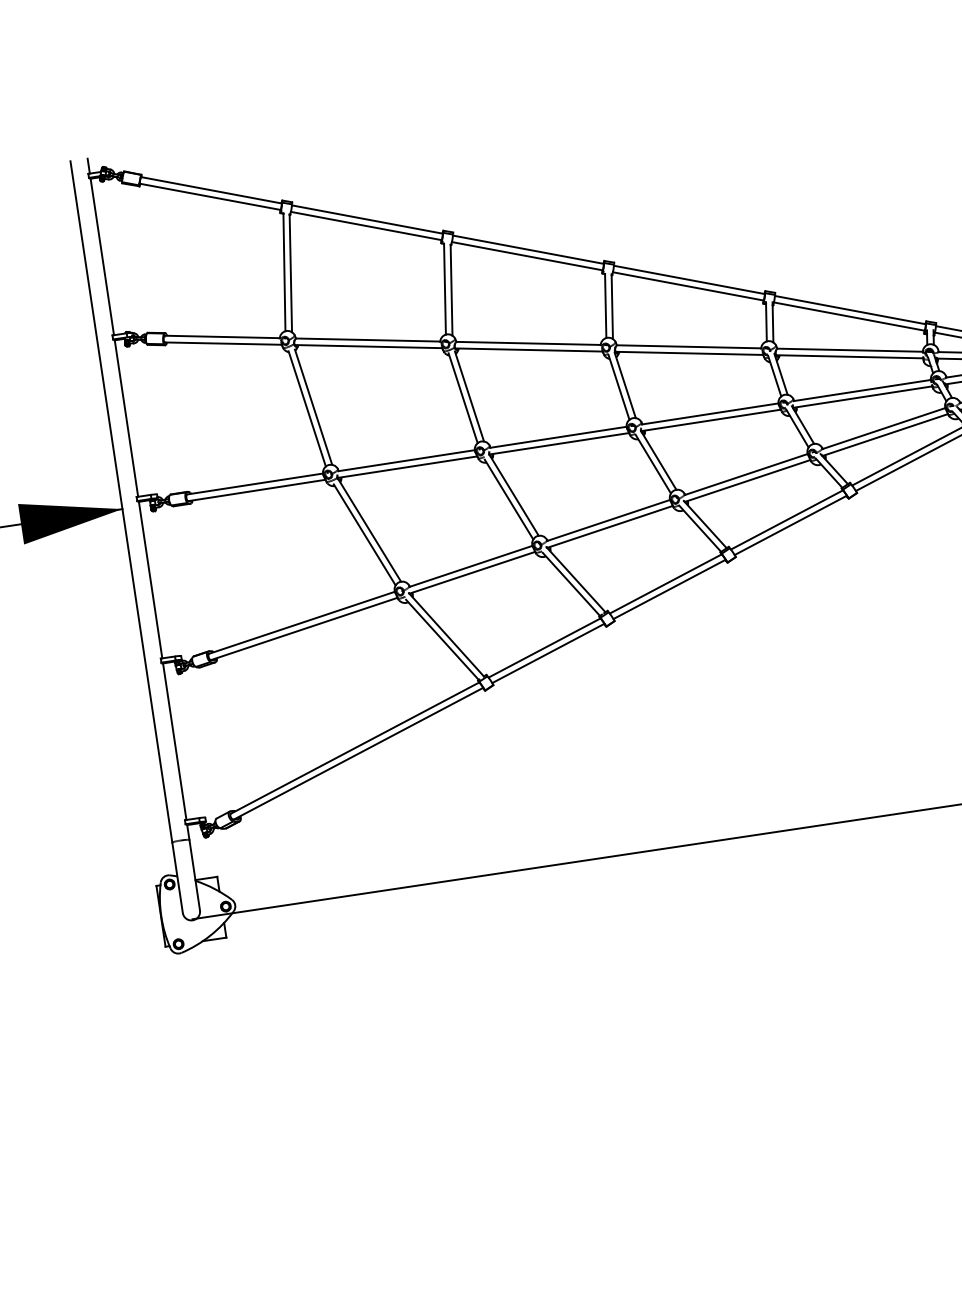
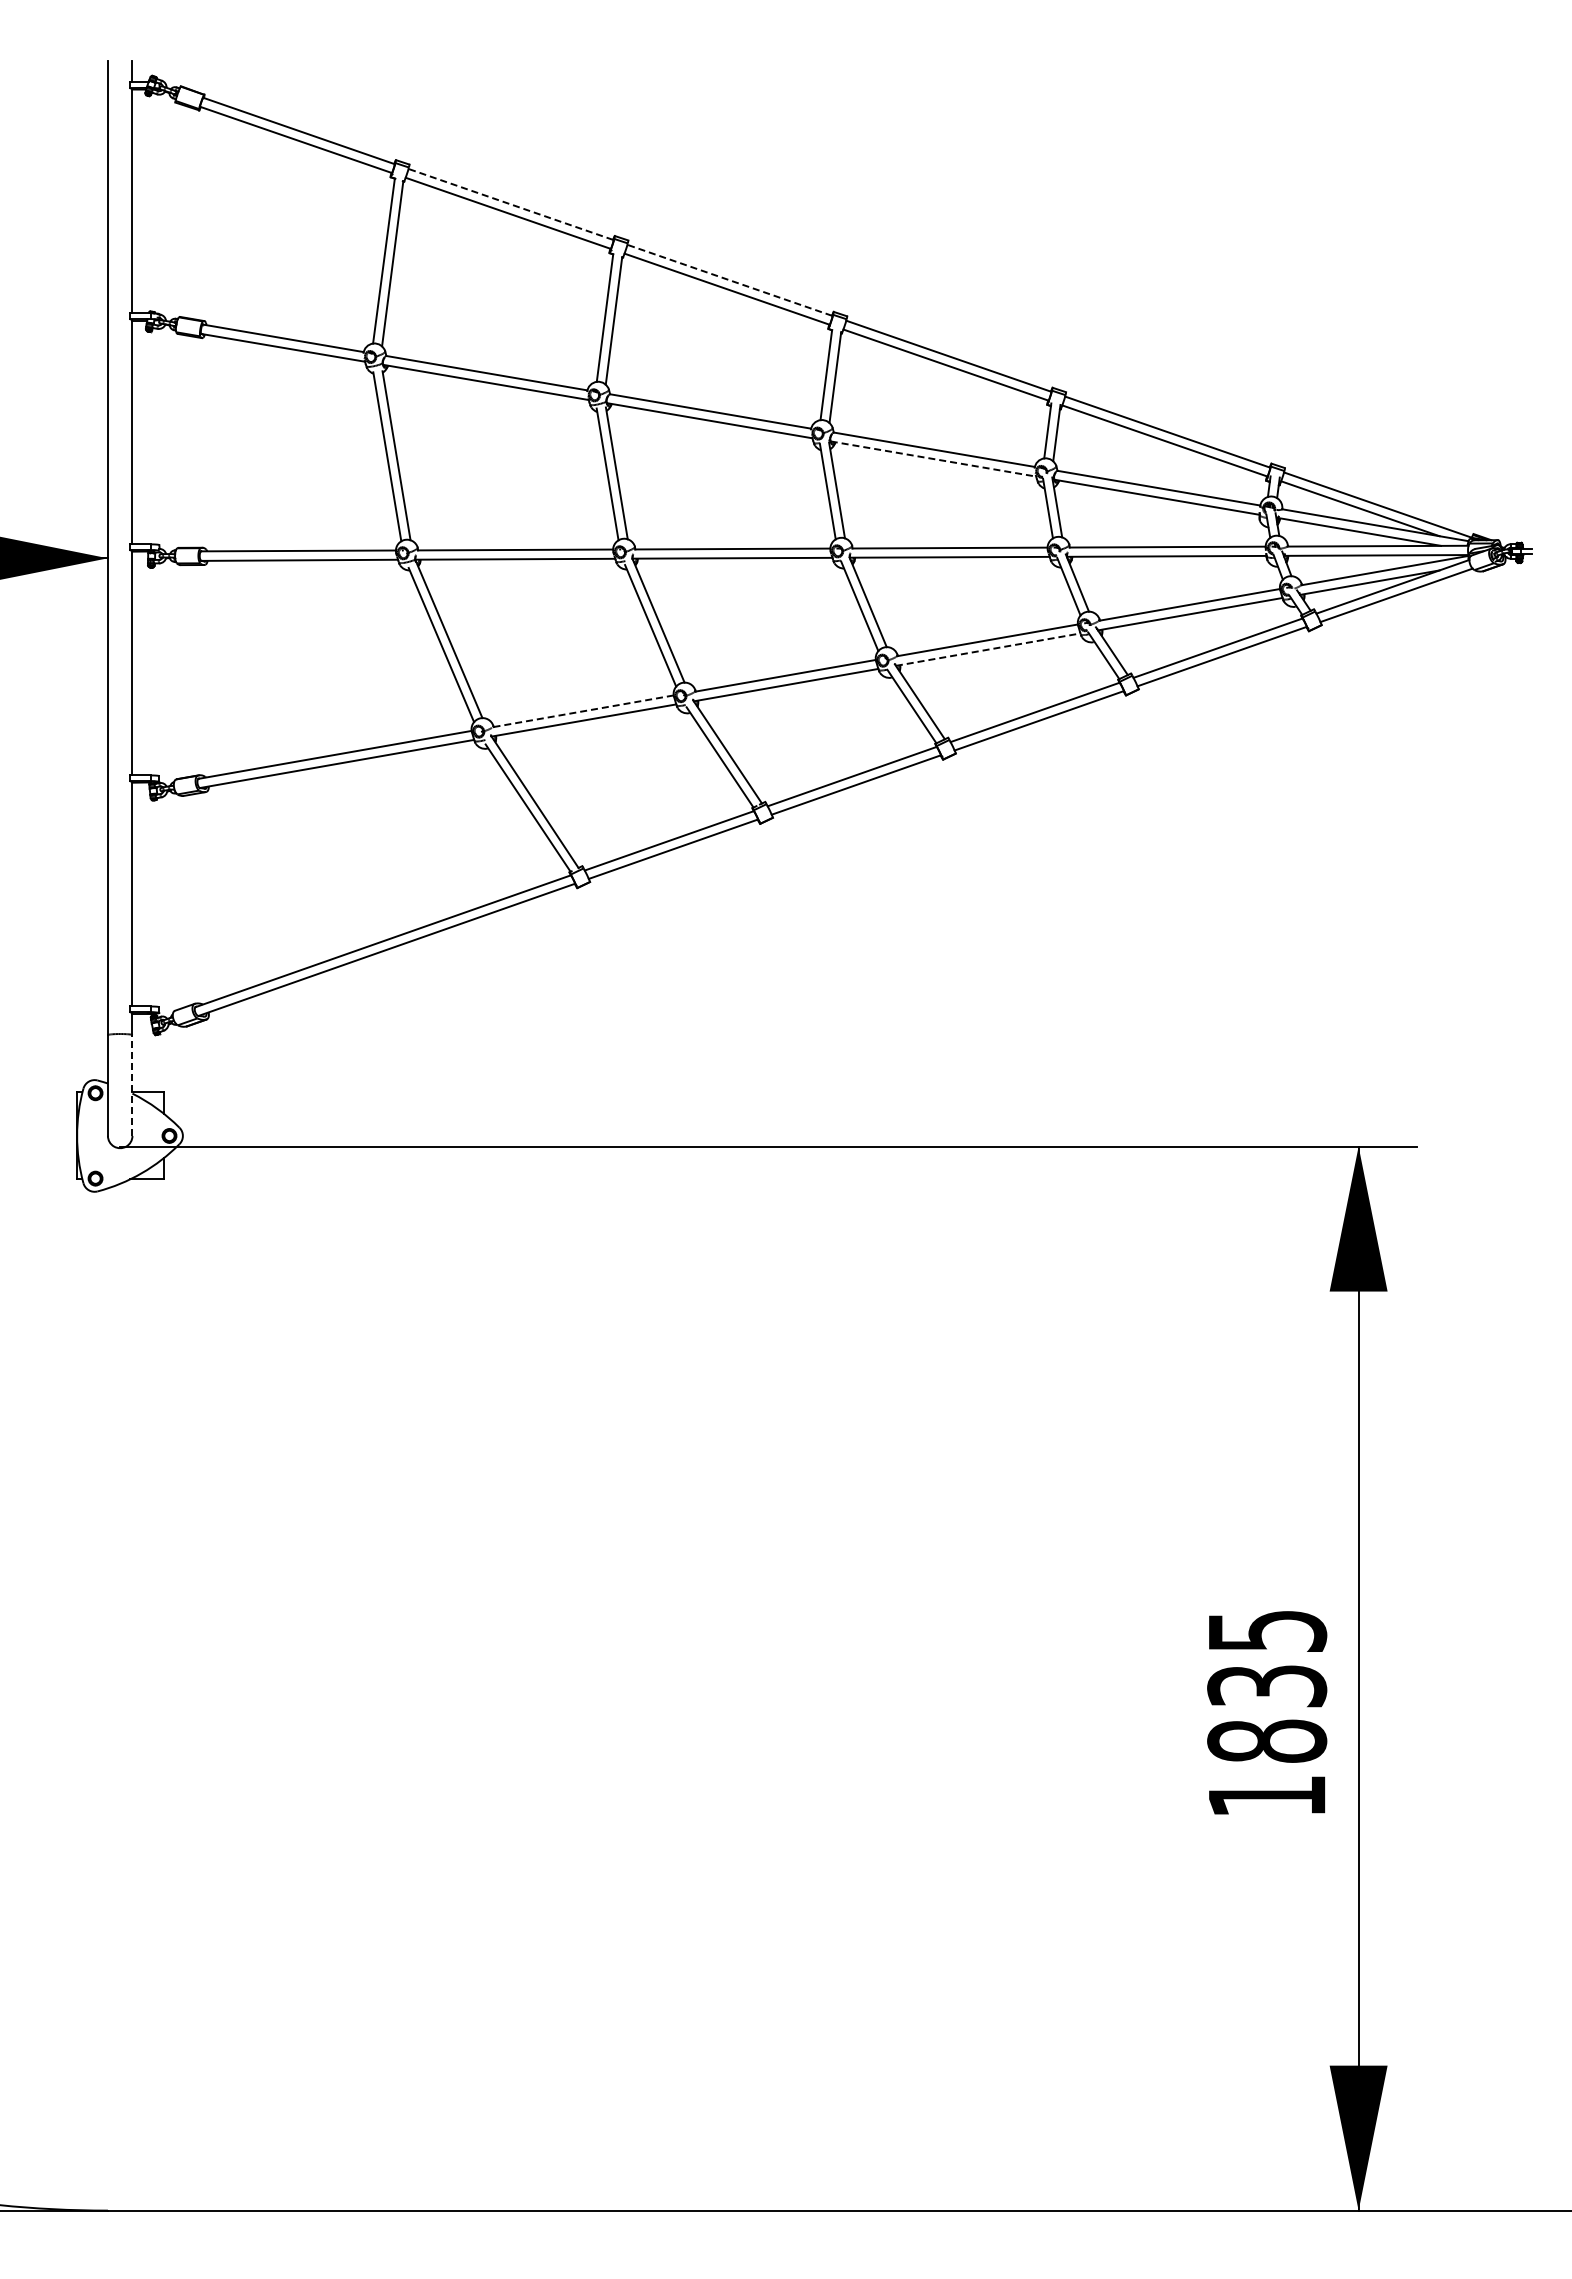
line: (367, 219) -> (510, 204), solid -> dashed
line: (528, 249) -> (729, 280), solid -> dashed
line: (689, 353) -> (933, 459), solid -> dashed
line: (747, 480) -> (988, 649), solid -> dashed
line: (471, 566) -> (583, 711), solid -> dashed
line: (194, 875) -> (132, 1085), solid -> dashed

